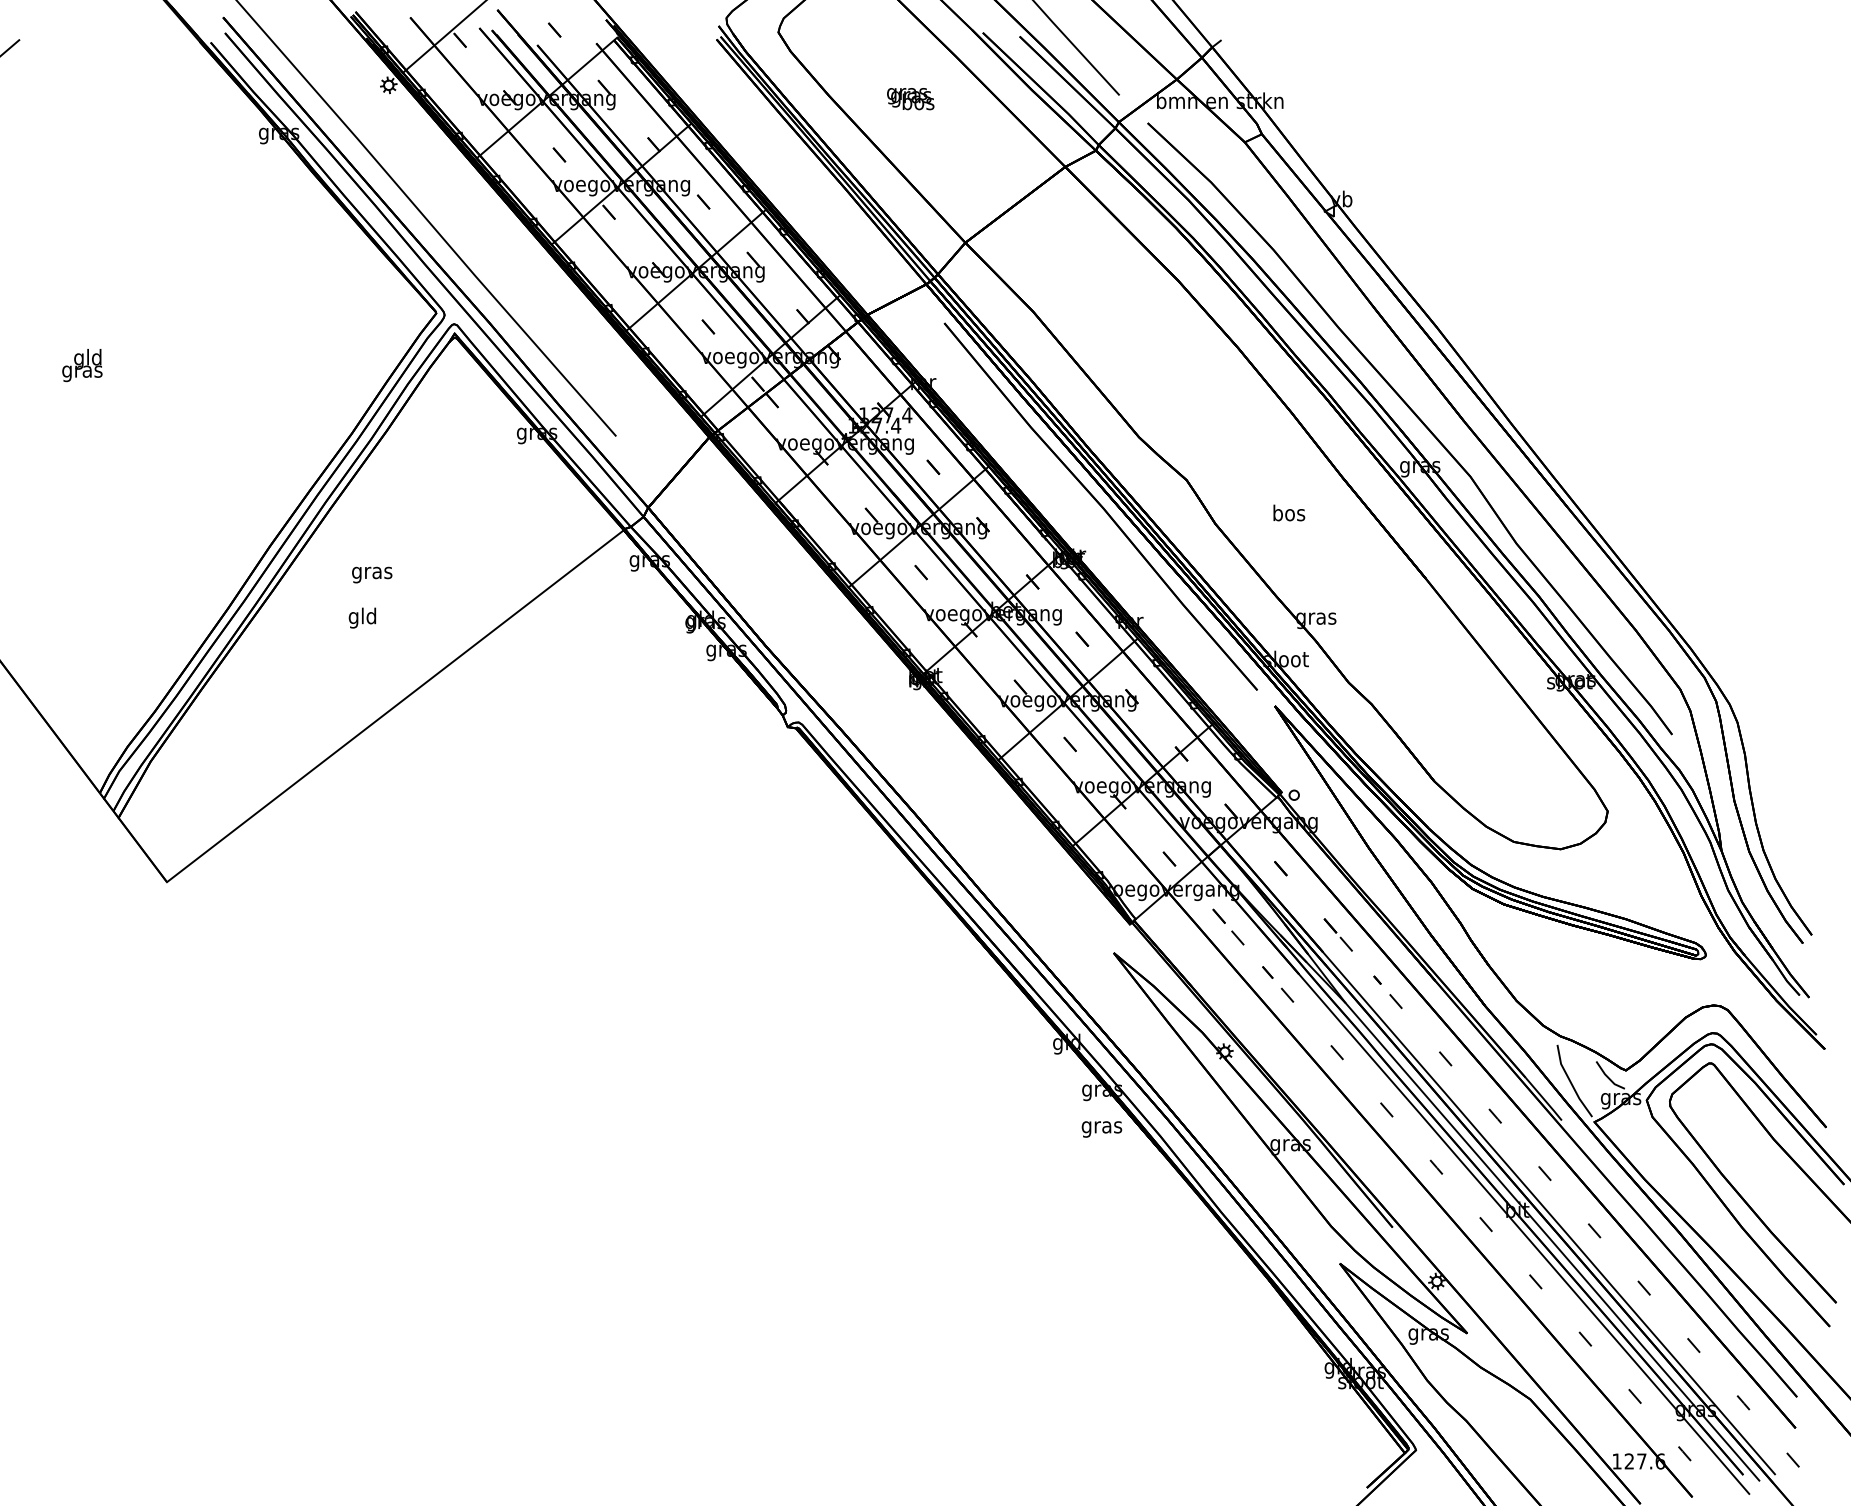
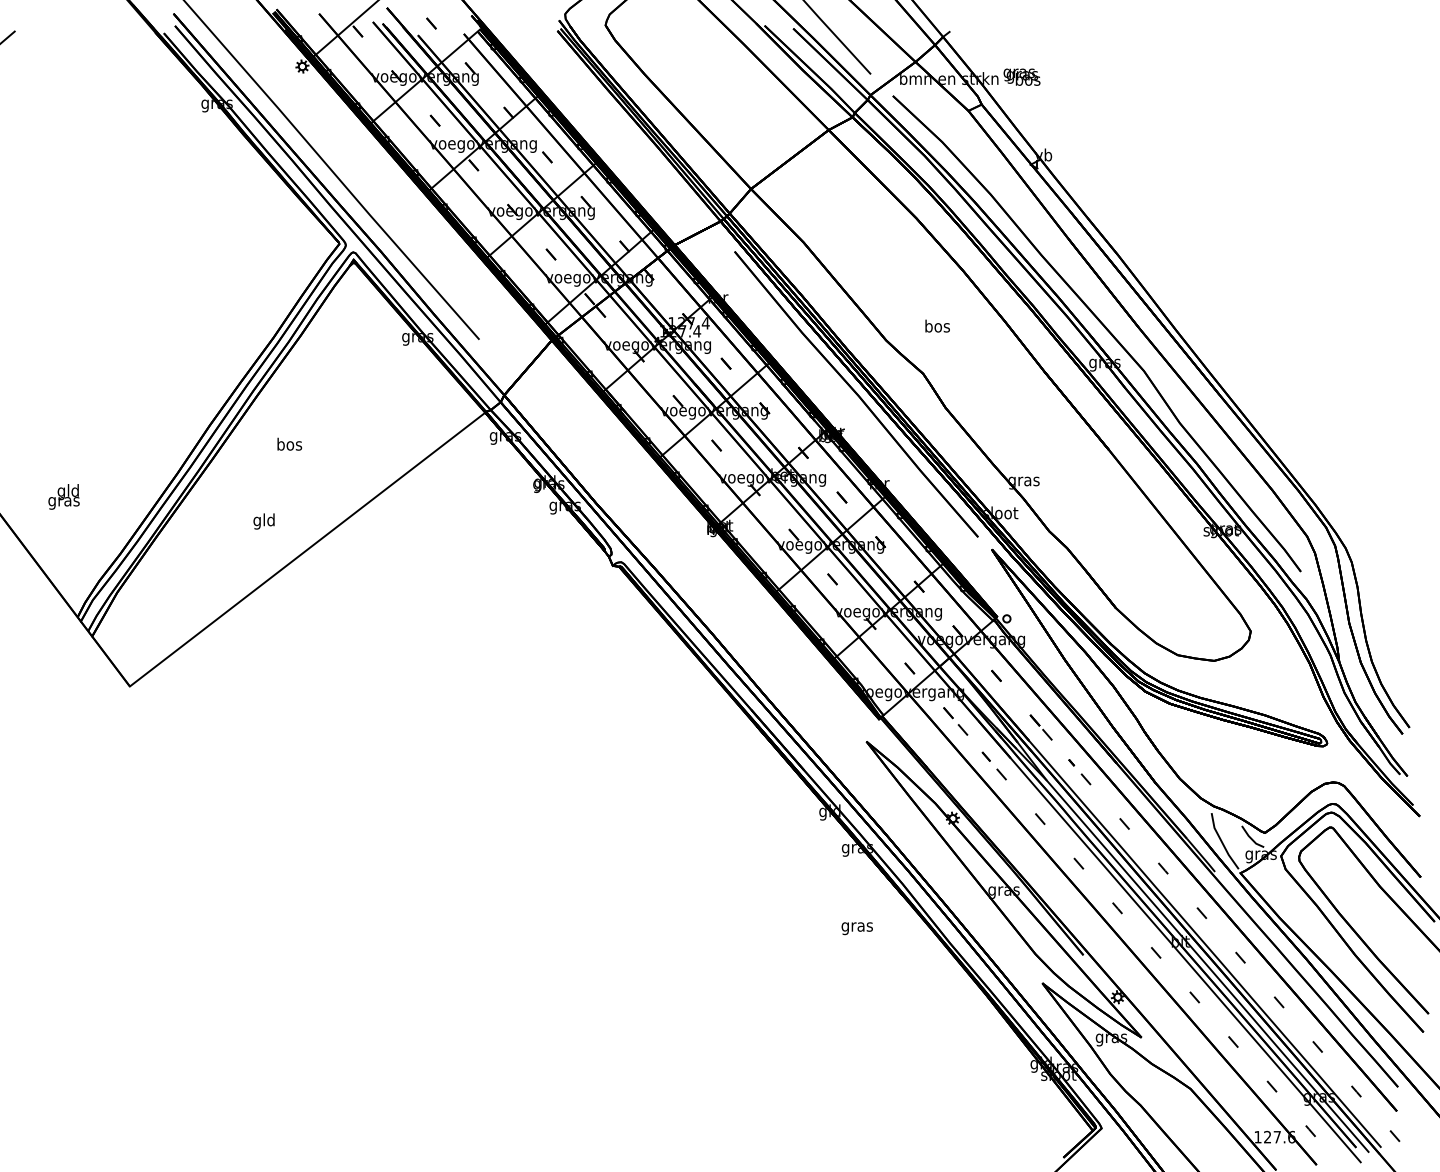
text: (910, 99) -> (1021, 77), moved
text: (82, 365) -> (64, 496), moved
text: (1289, 512) -> (937, 325), moved
text: (372, 572) -> (289, 445), gras -> bos
text: (361, 617) -> (263, 521), moved
text: (1101, 1129) -> (856, 928), moved

